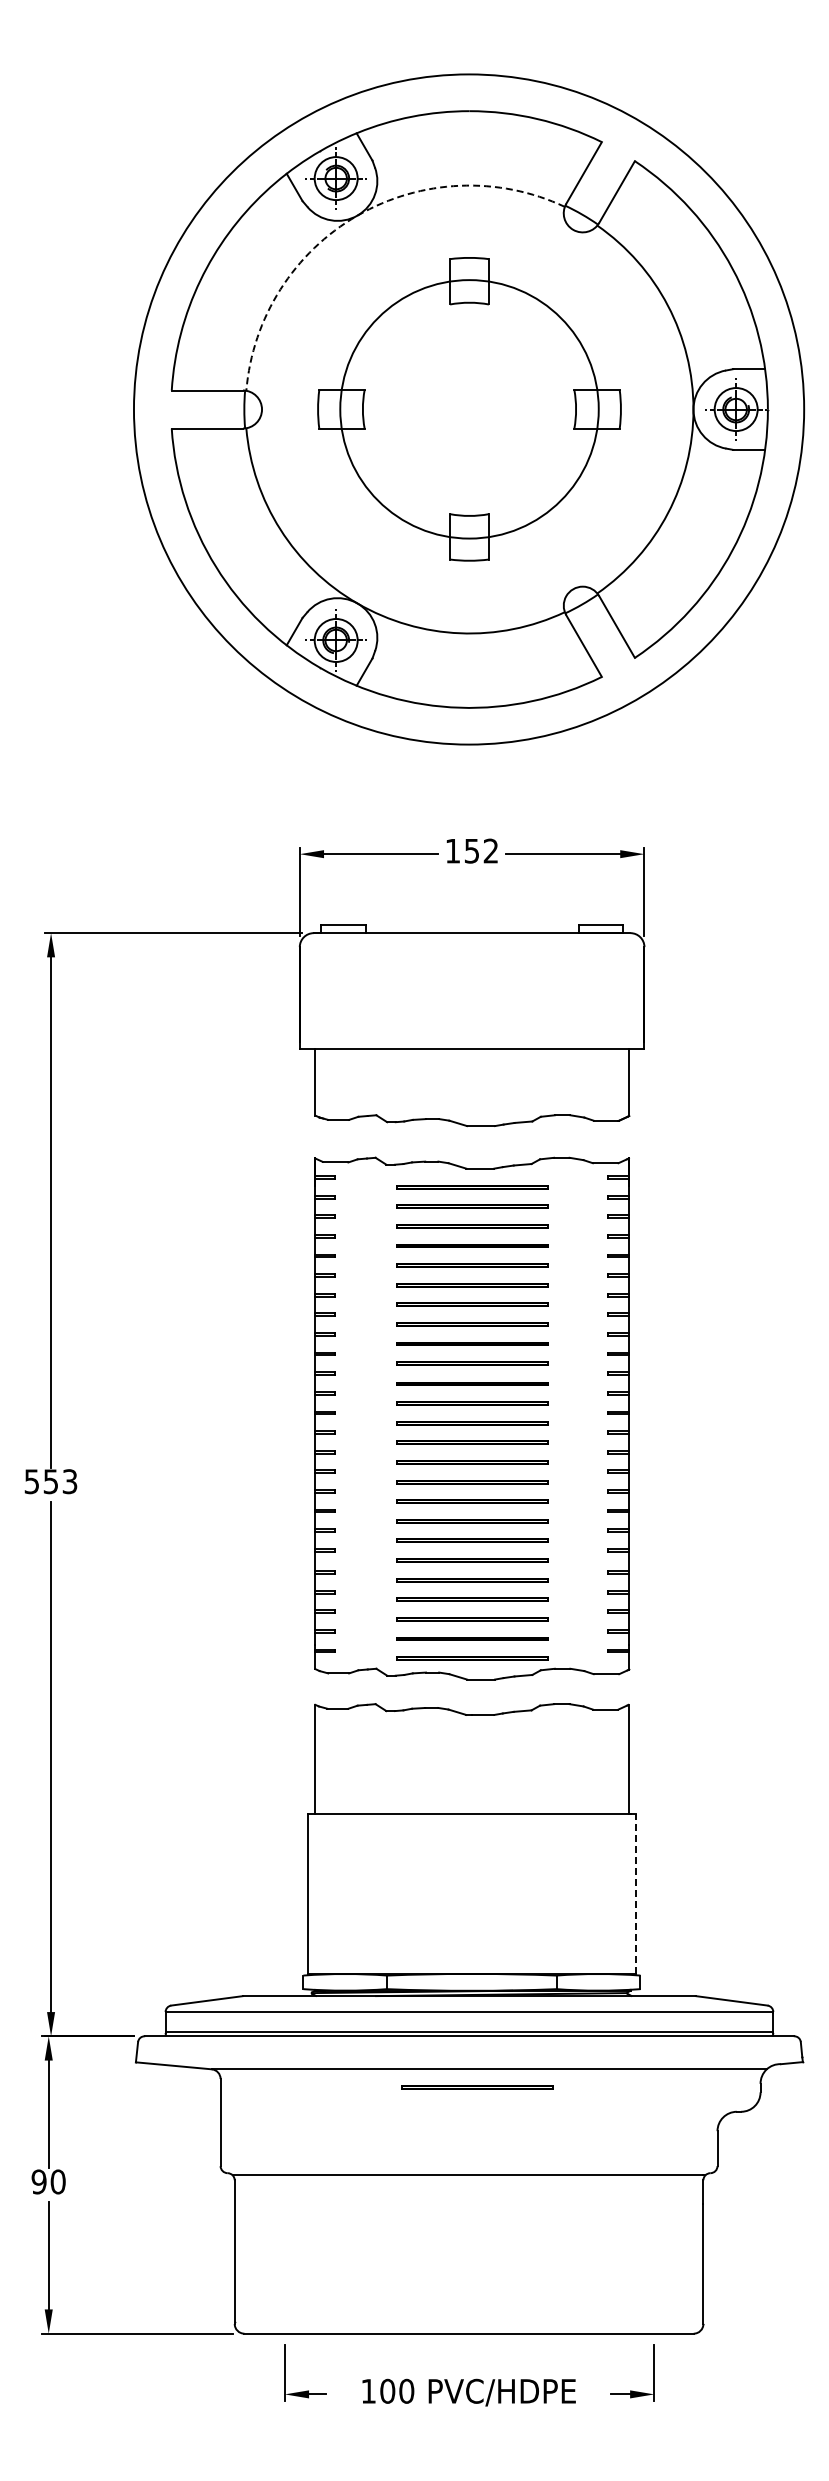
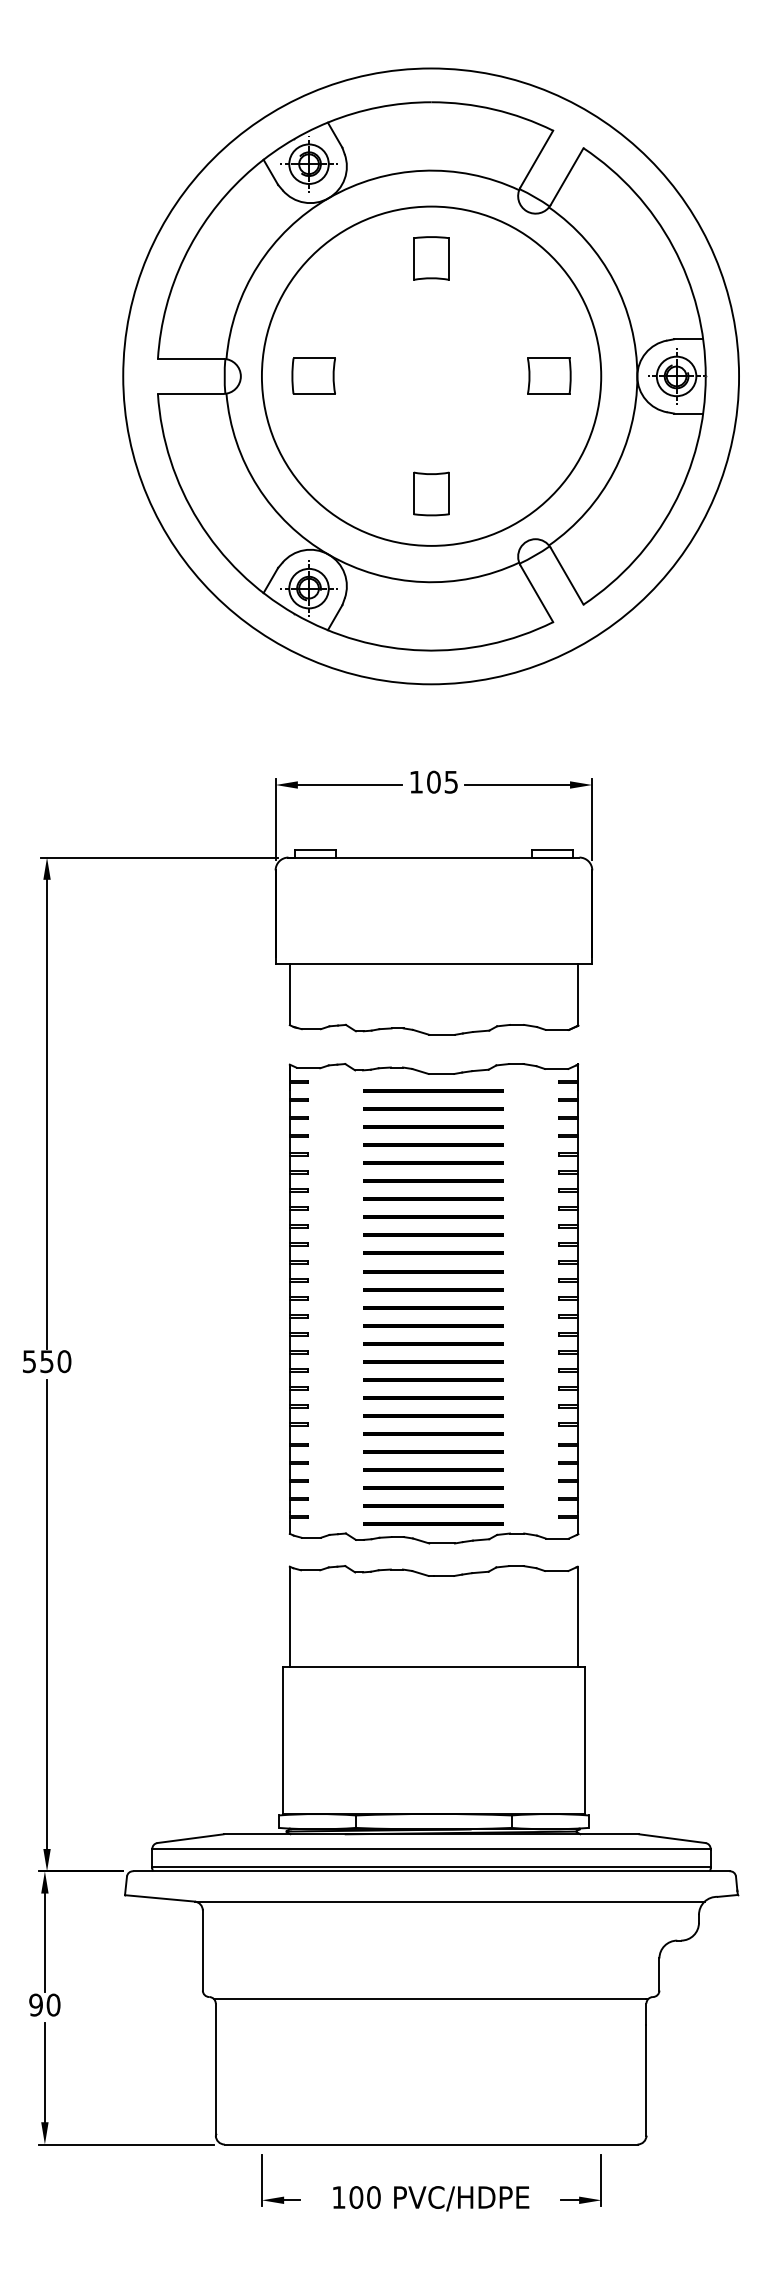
arc: (357, 215) -> (328, 198), dashed -> solid
circle: (469, 408) -> (431, 375), size x1.43
text: (480, 850) -> (441, 781), 152 -> 105
text: (69, 1481) -> (63, 1361), 553 -> 550
line: (636, 1894) -> (584, 1740), dashed -> solid
line: (477, 2086) -> (438, 1917), removed

